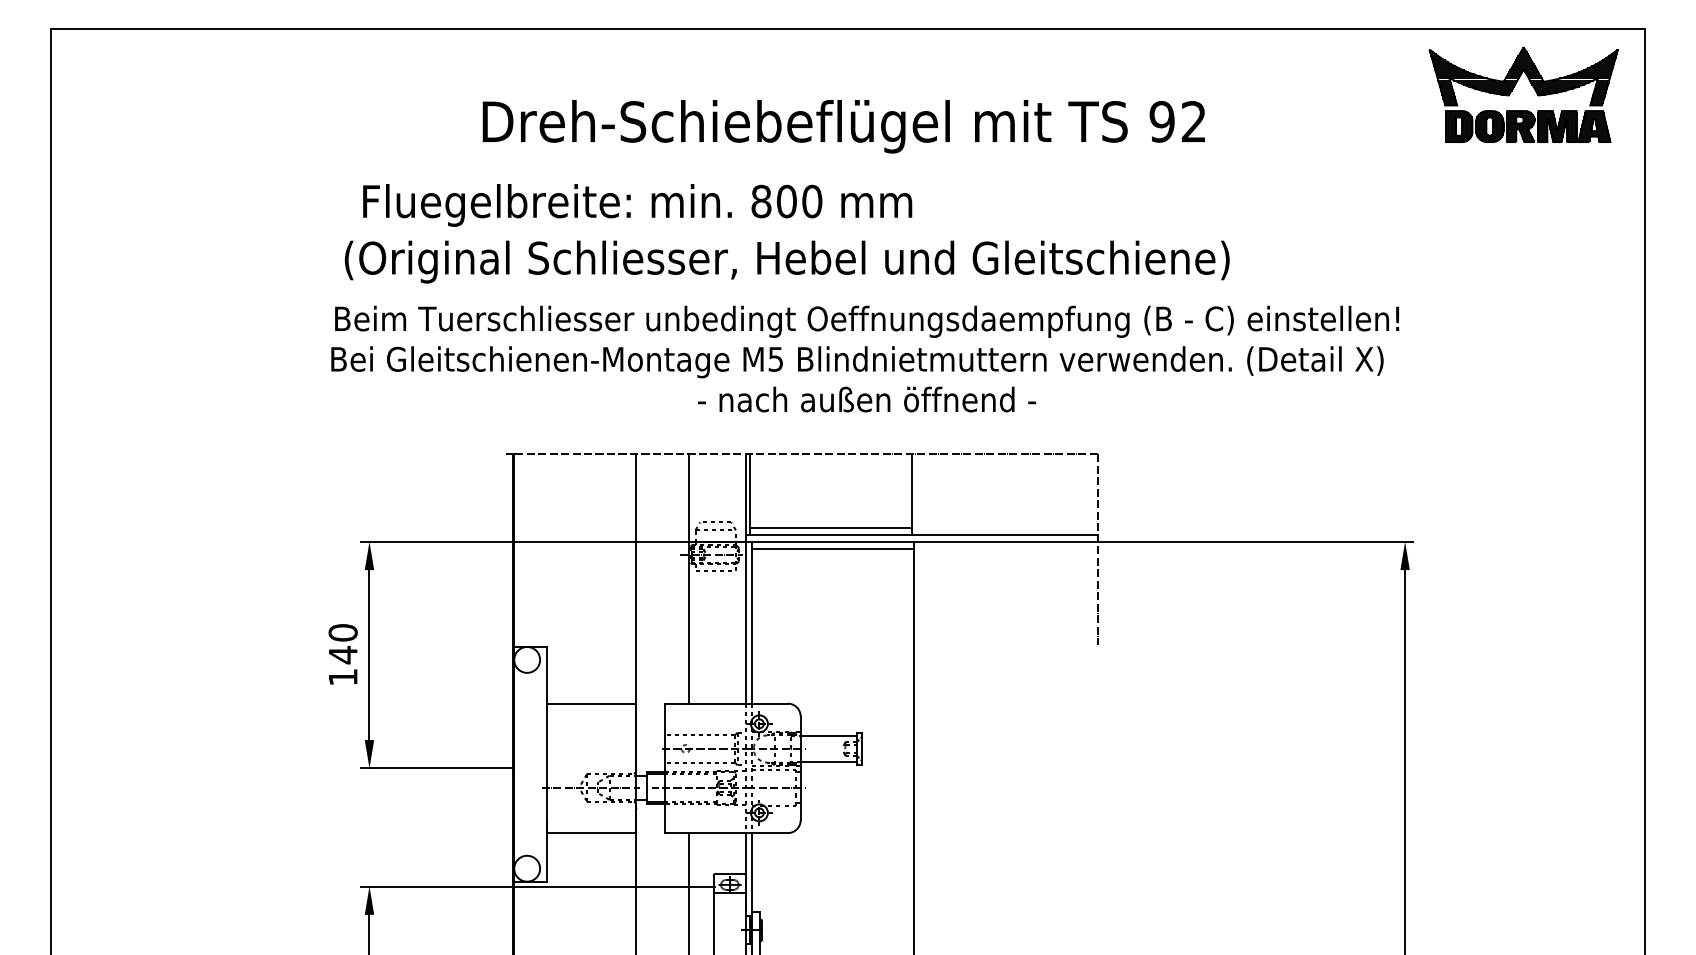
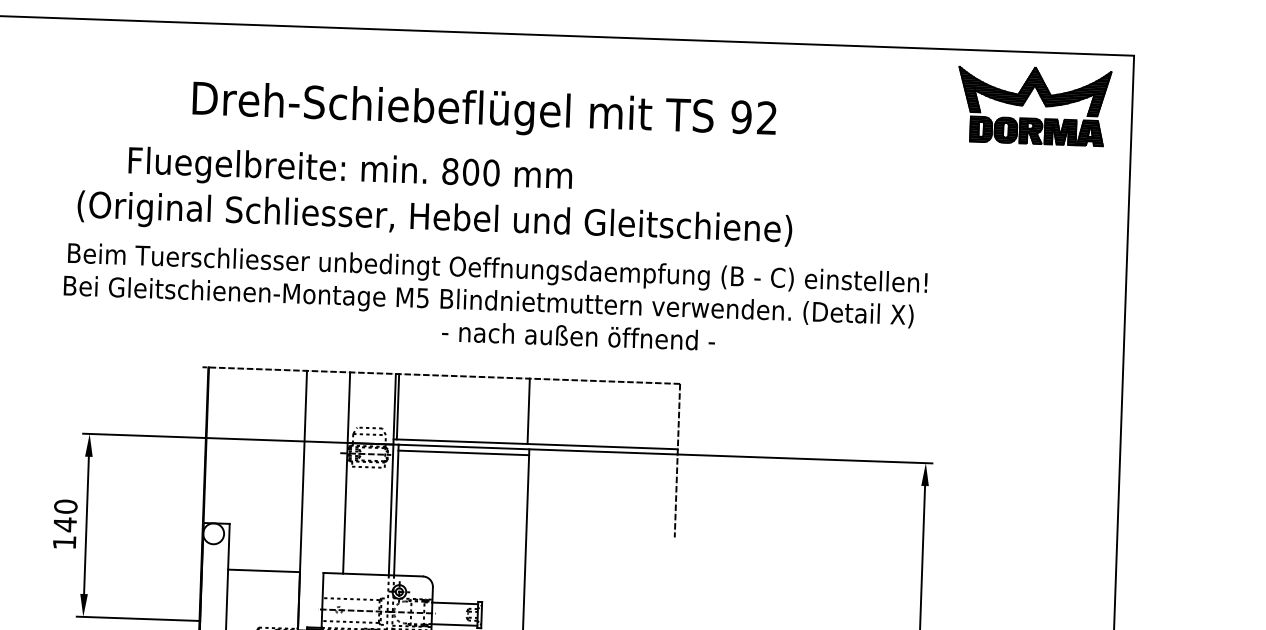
text: (637, 205) -> (350, 171), moved
text: (866, 399) -> (578, 335), moved
line: (830, 528) -> (462, 436), removed

